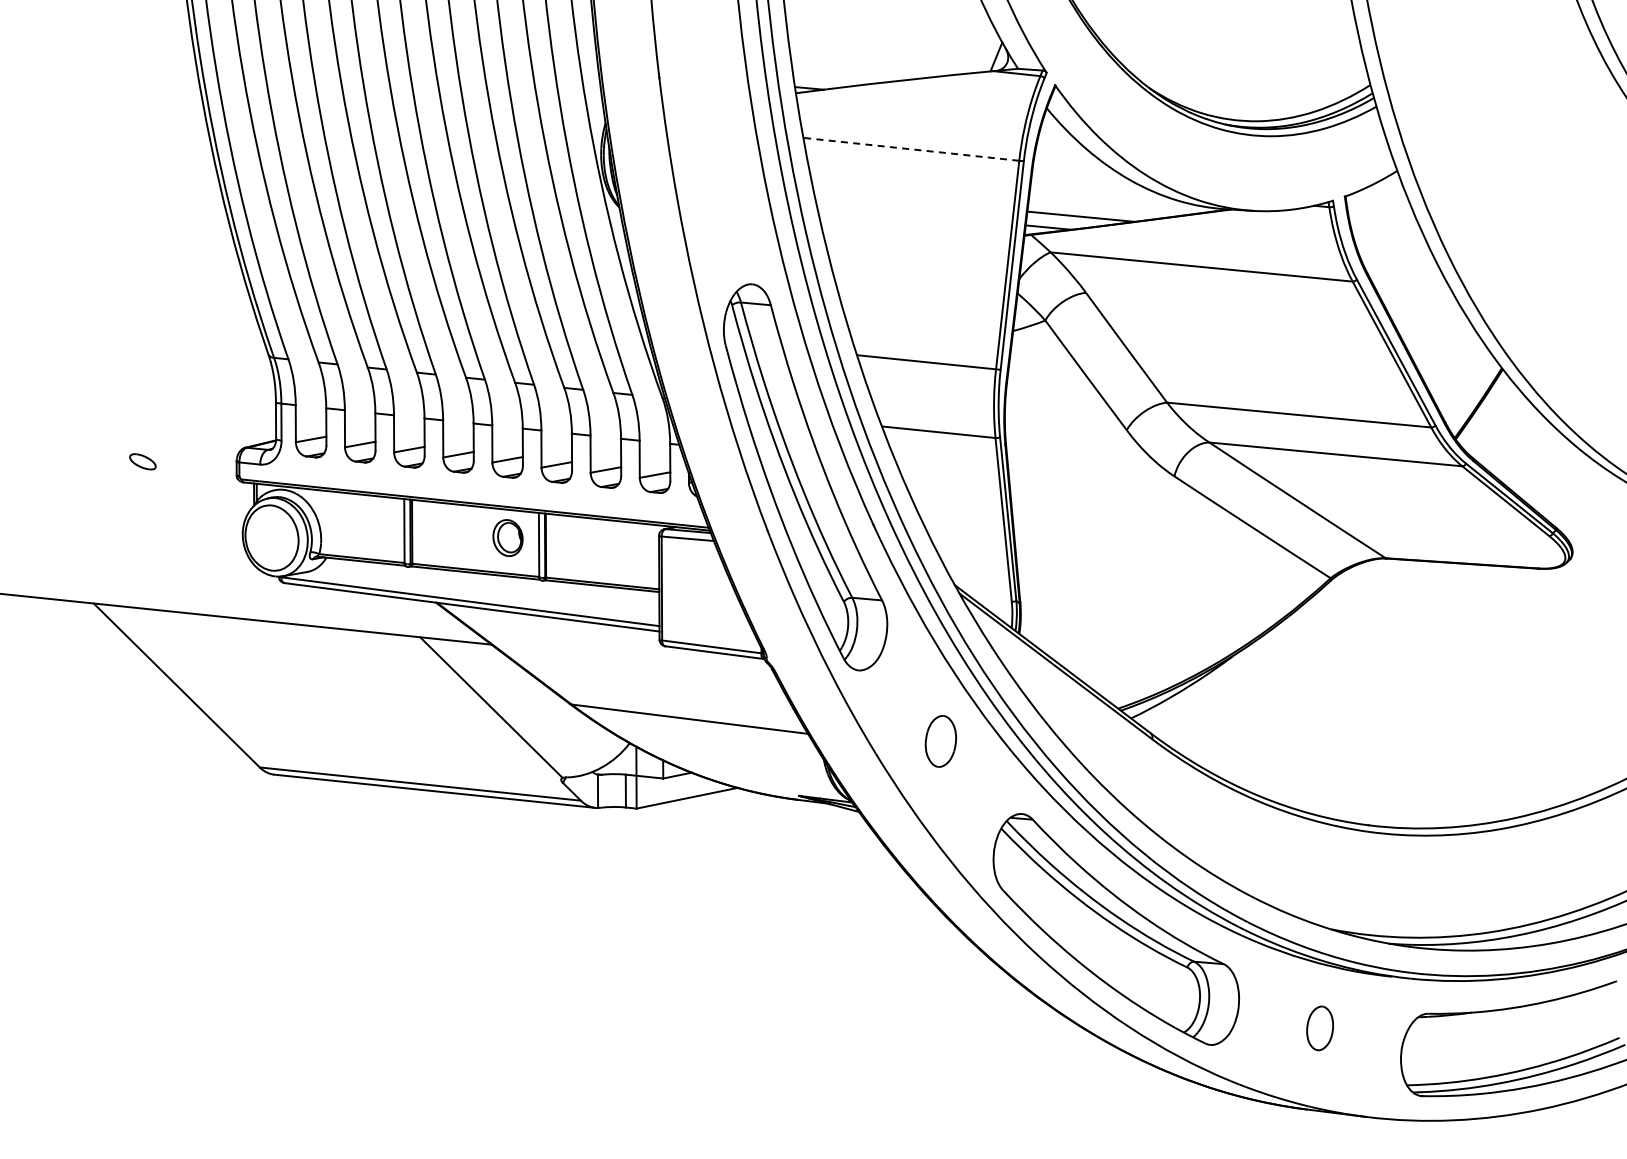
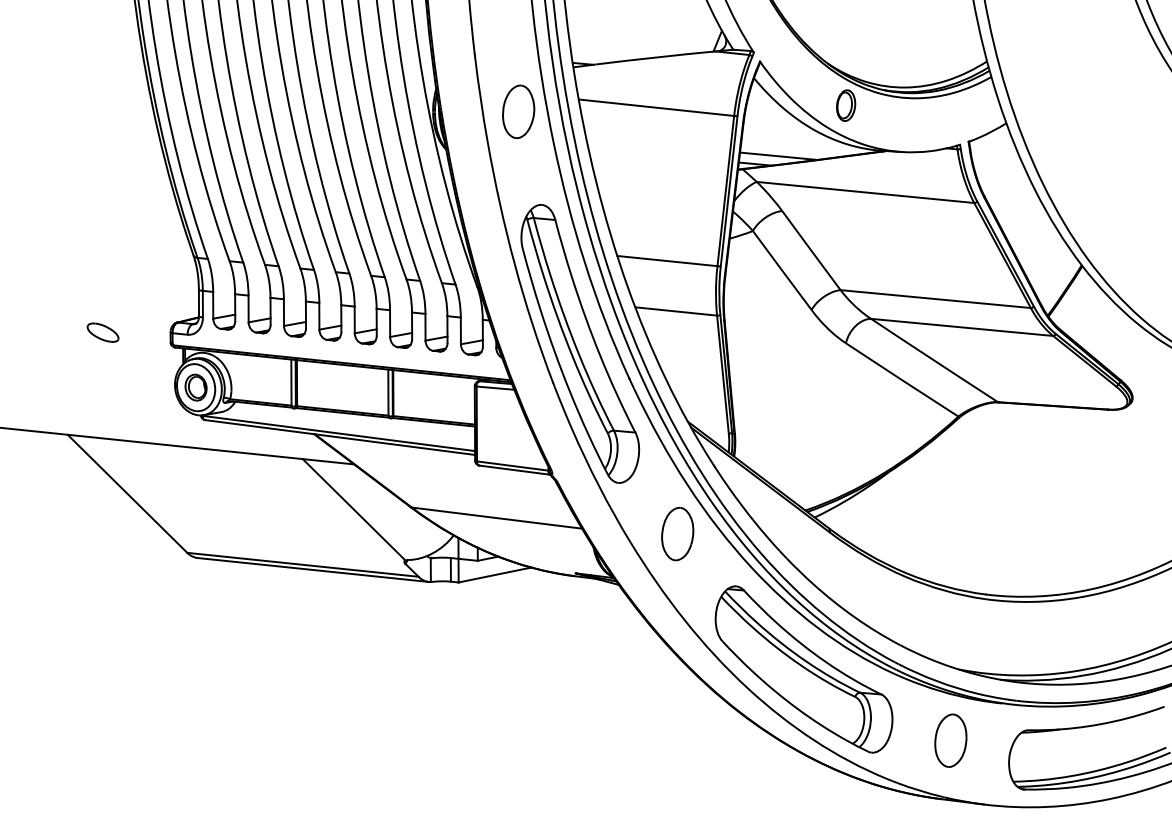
part: (1174, 146) -> (845, 105), added
line: (910, 149) -> (655, 107), dashed -> solid
part: (719, 154) -> (518, 111), added
part: (142, 461) -> (102, 332), size x1.67
part: (507, 537) -> (195, 387), moved
part: (940, 741) -> (677, 534), size x1.43
part: (1319, 1028) -> (950, 740), size x1.67

